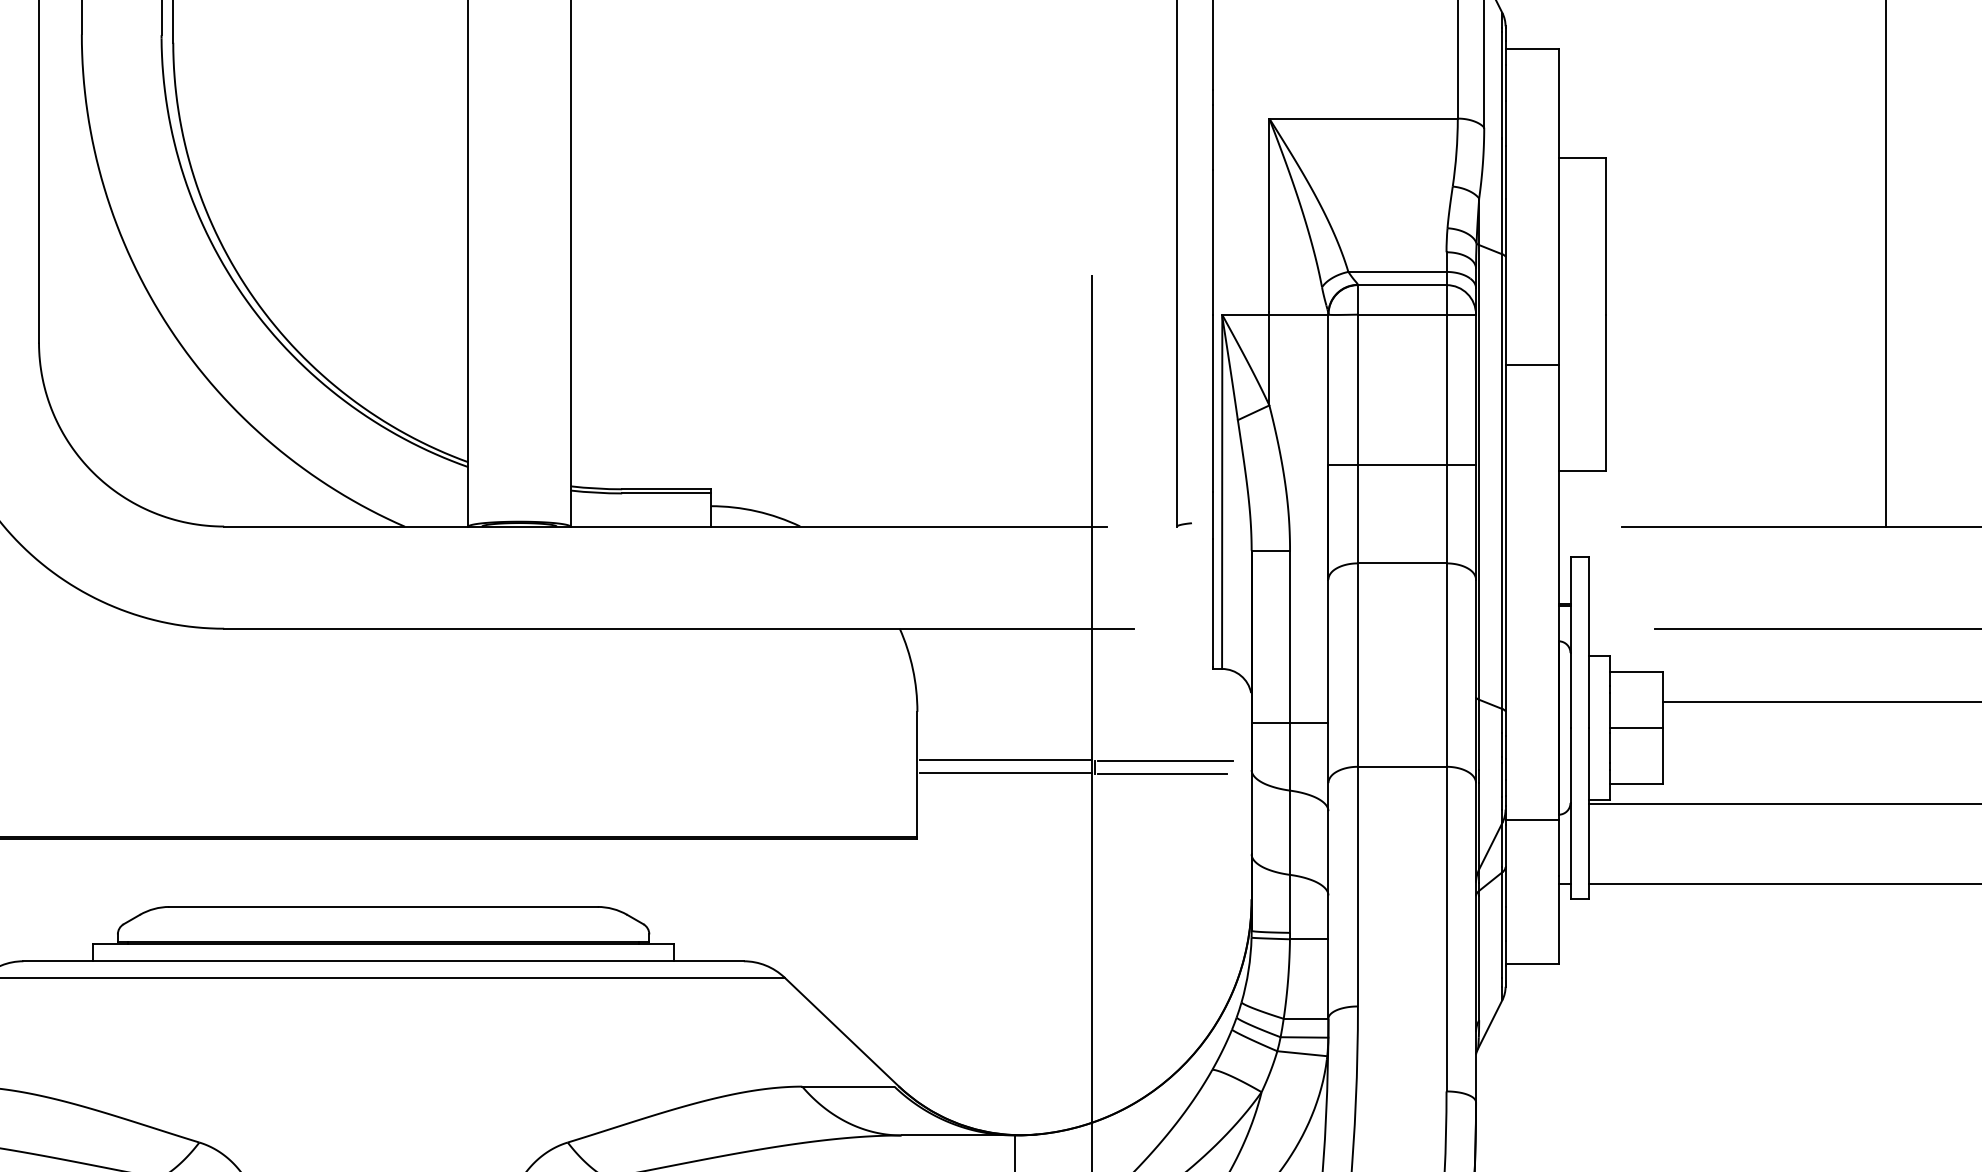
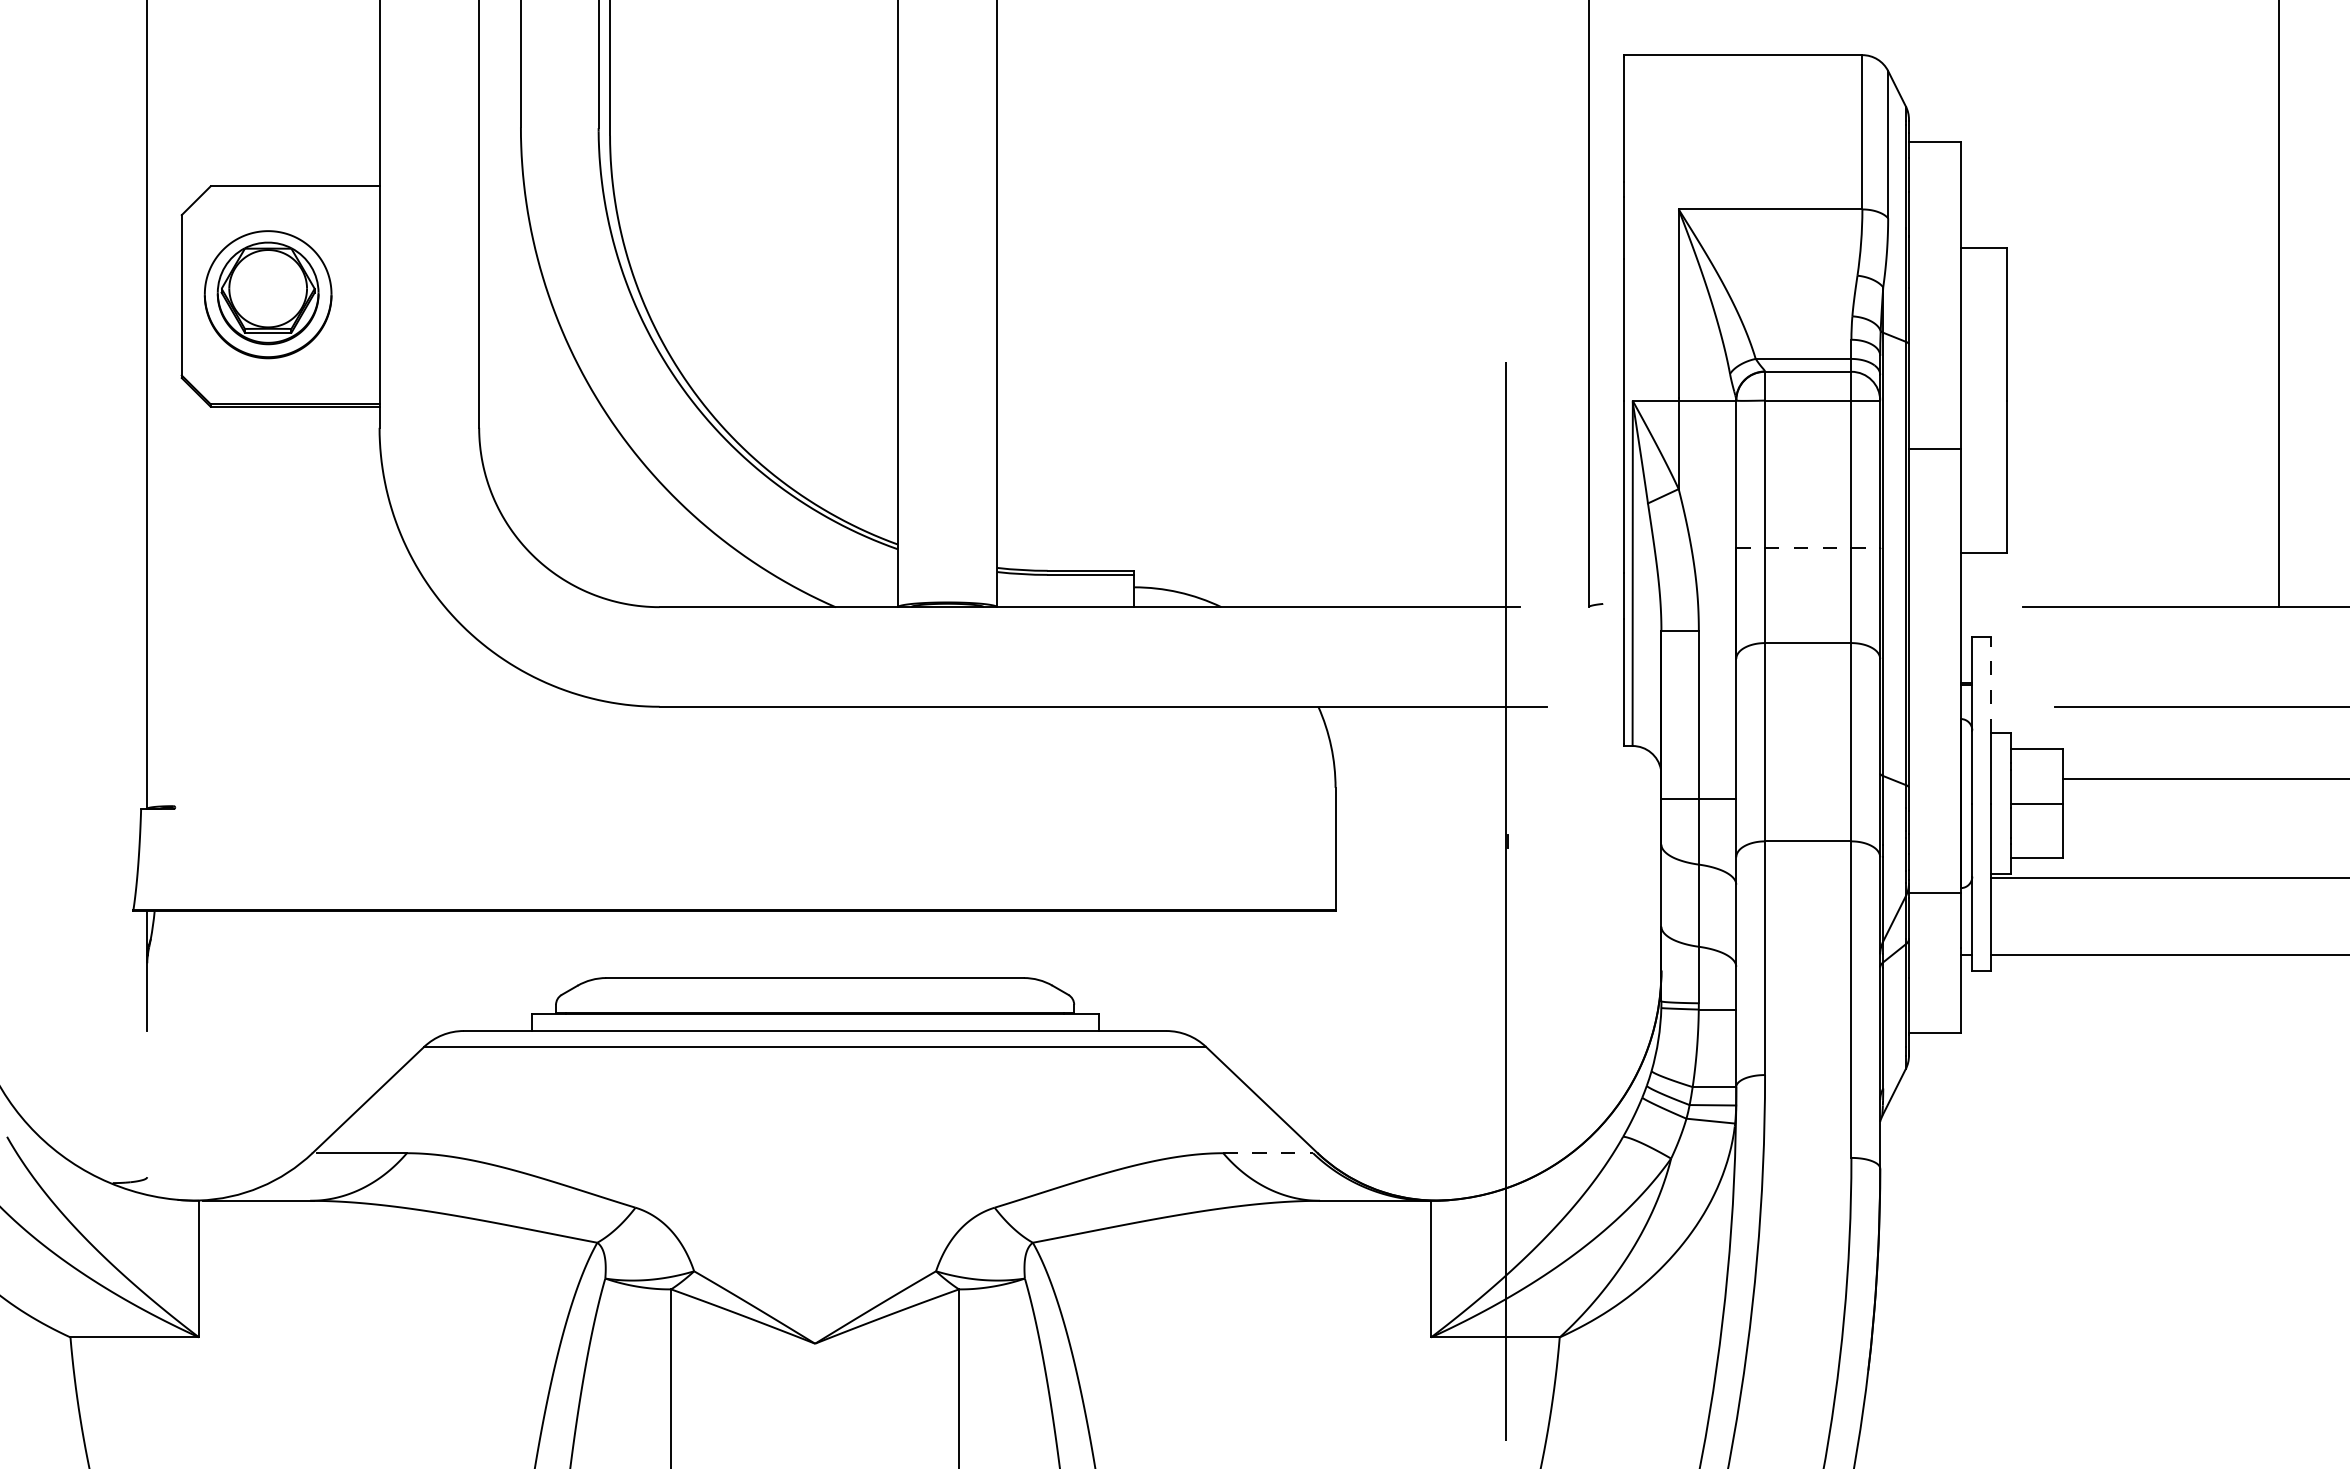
line: (1402, 465) -> (1808, 547), solid -> dashed
line: (1589, 605) -> (1990, 684), solid -> dashed
line: (1005, 759) -> (1421, 834), removed
line: (1164, 760) -> (1576, 835), removed
line: (1005, 773) -> (1421, 847), removed
line: (1162, 774) -> (1574, 848), removed
line: (848, 1086) -> (1268, 1153), solid -> dashed

